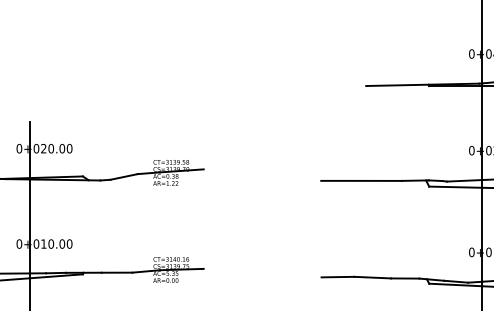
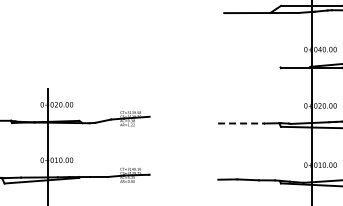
line: (423, 84) -> (277, 67), removed
line: (363, 180) -> (242, 123), solid -> dashed

